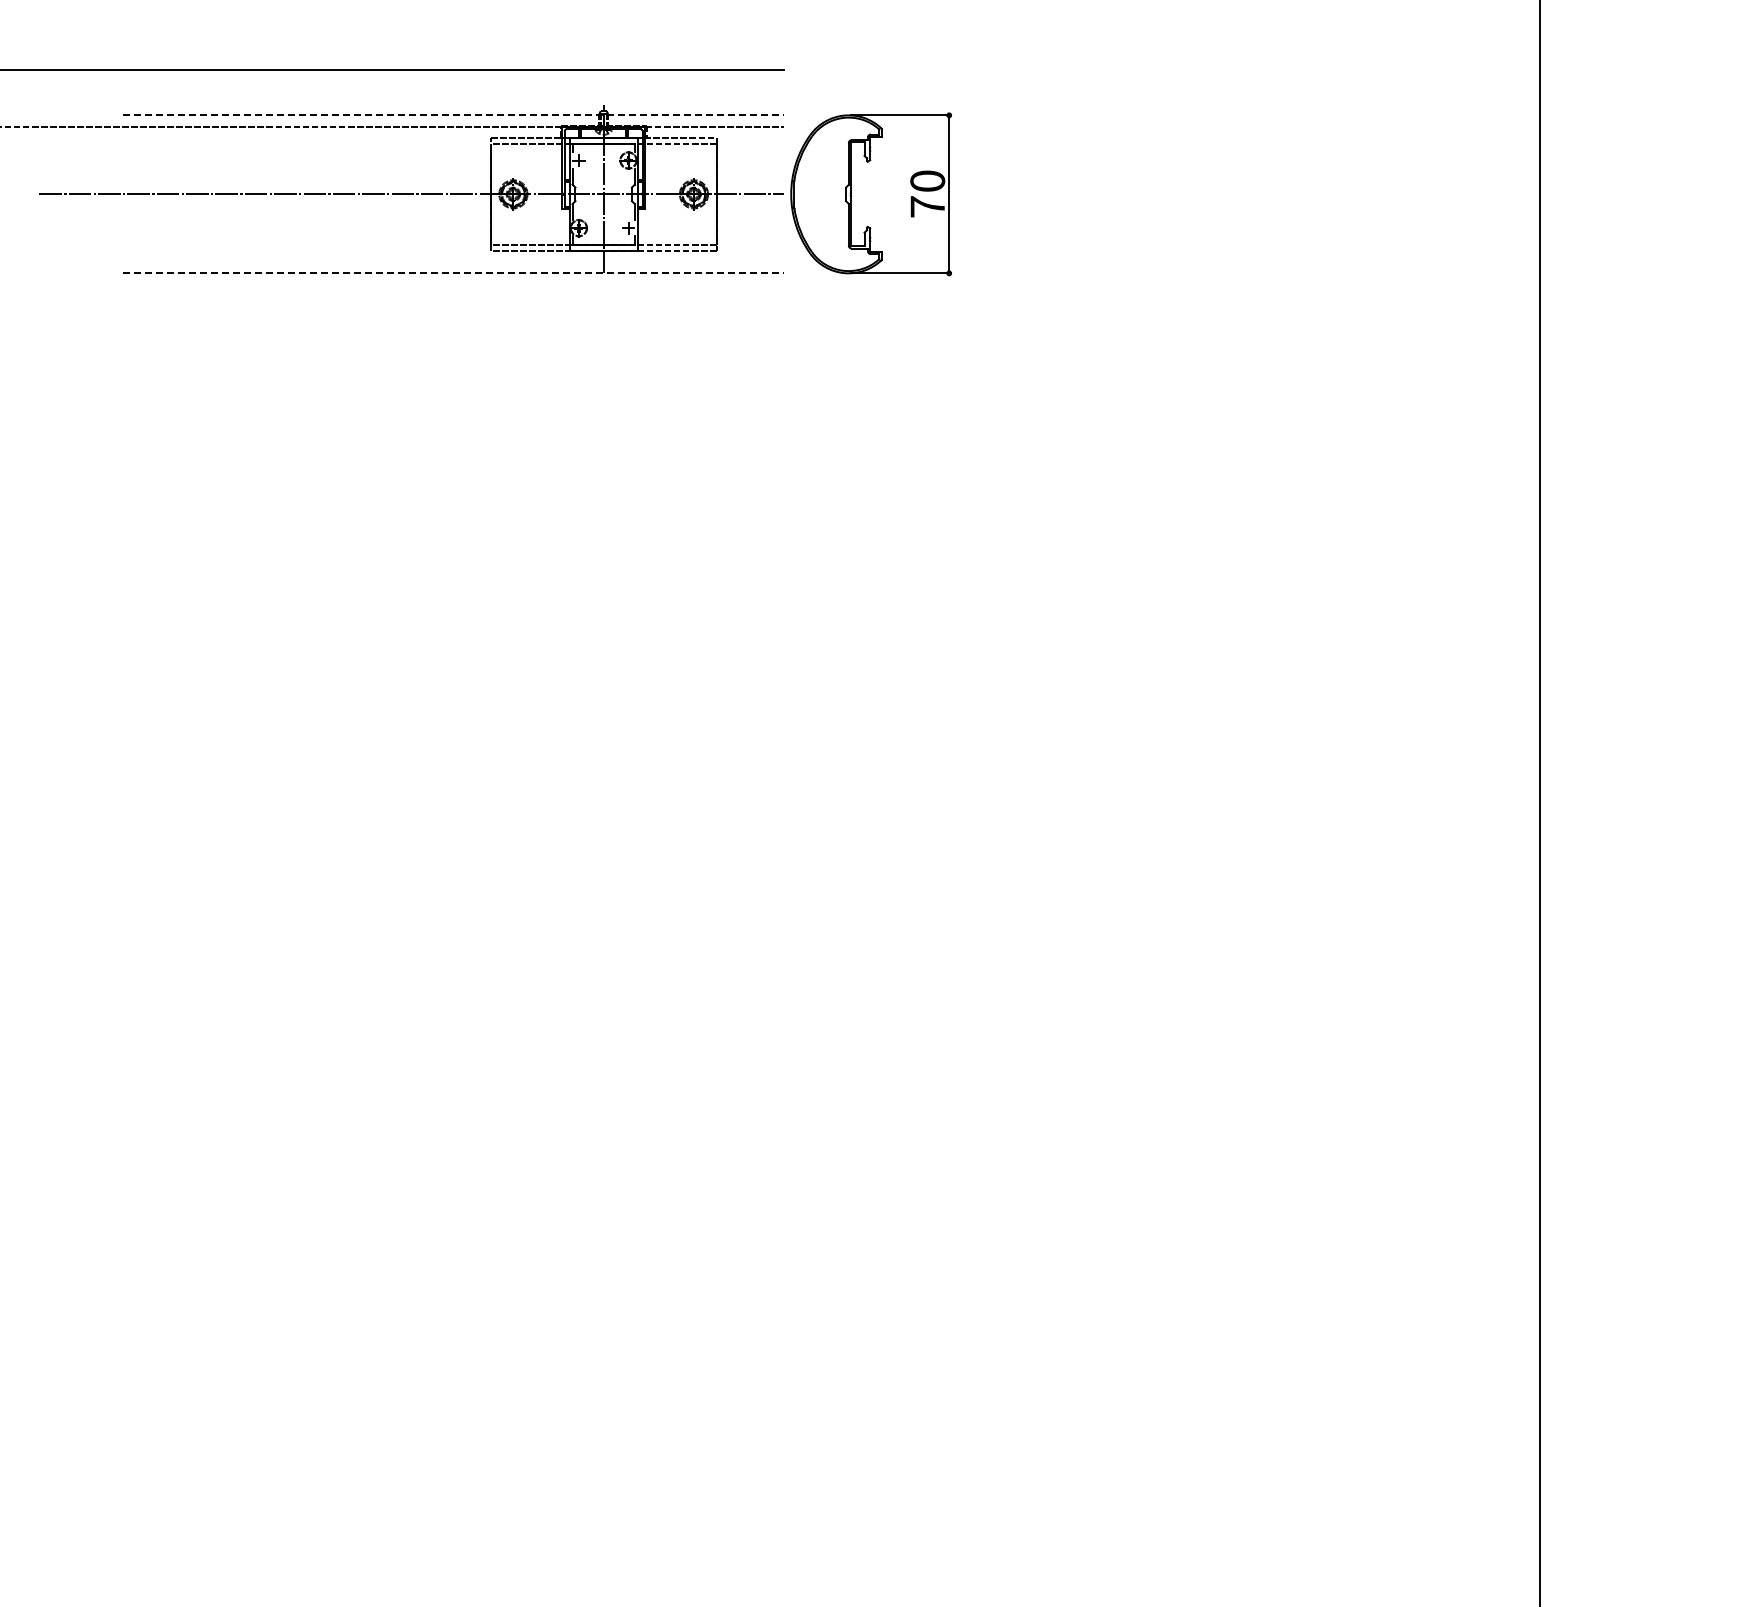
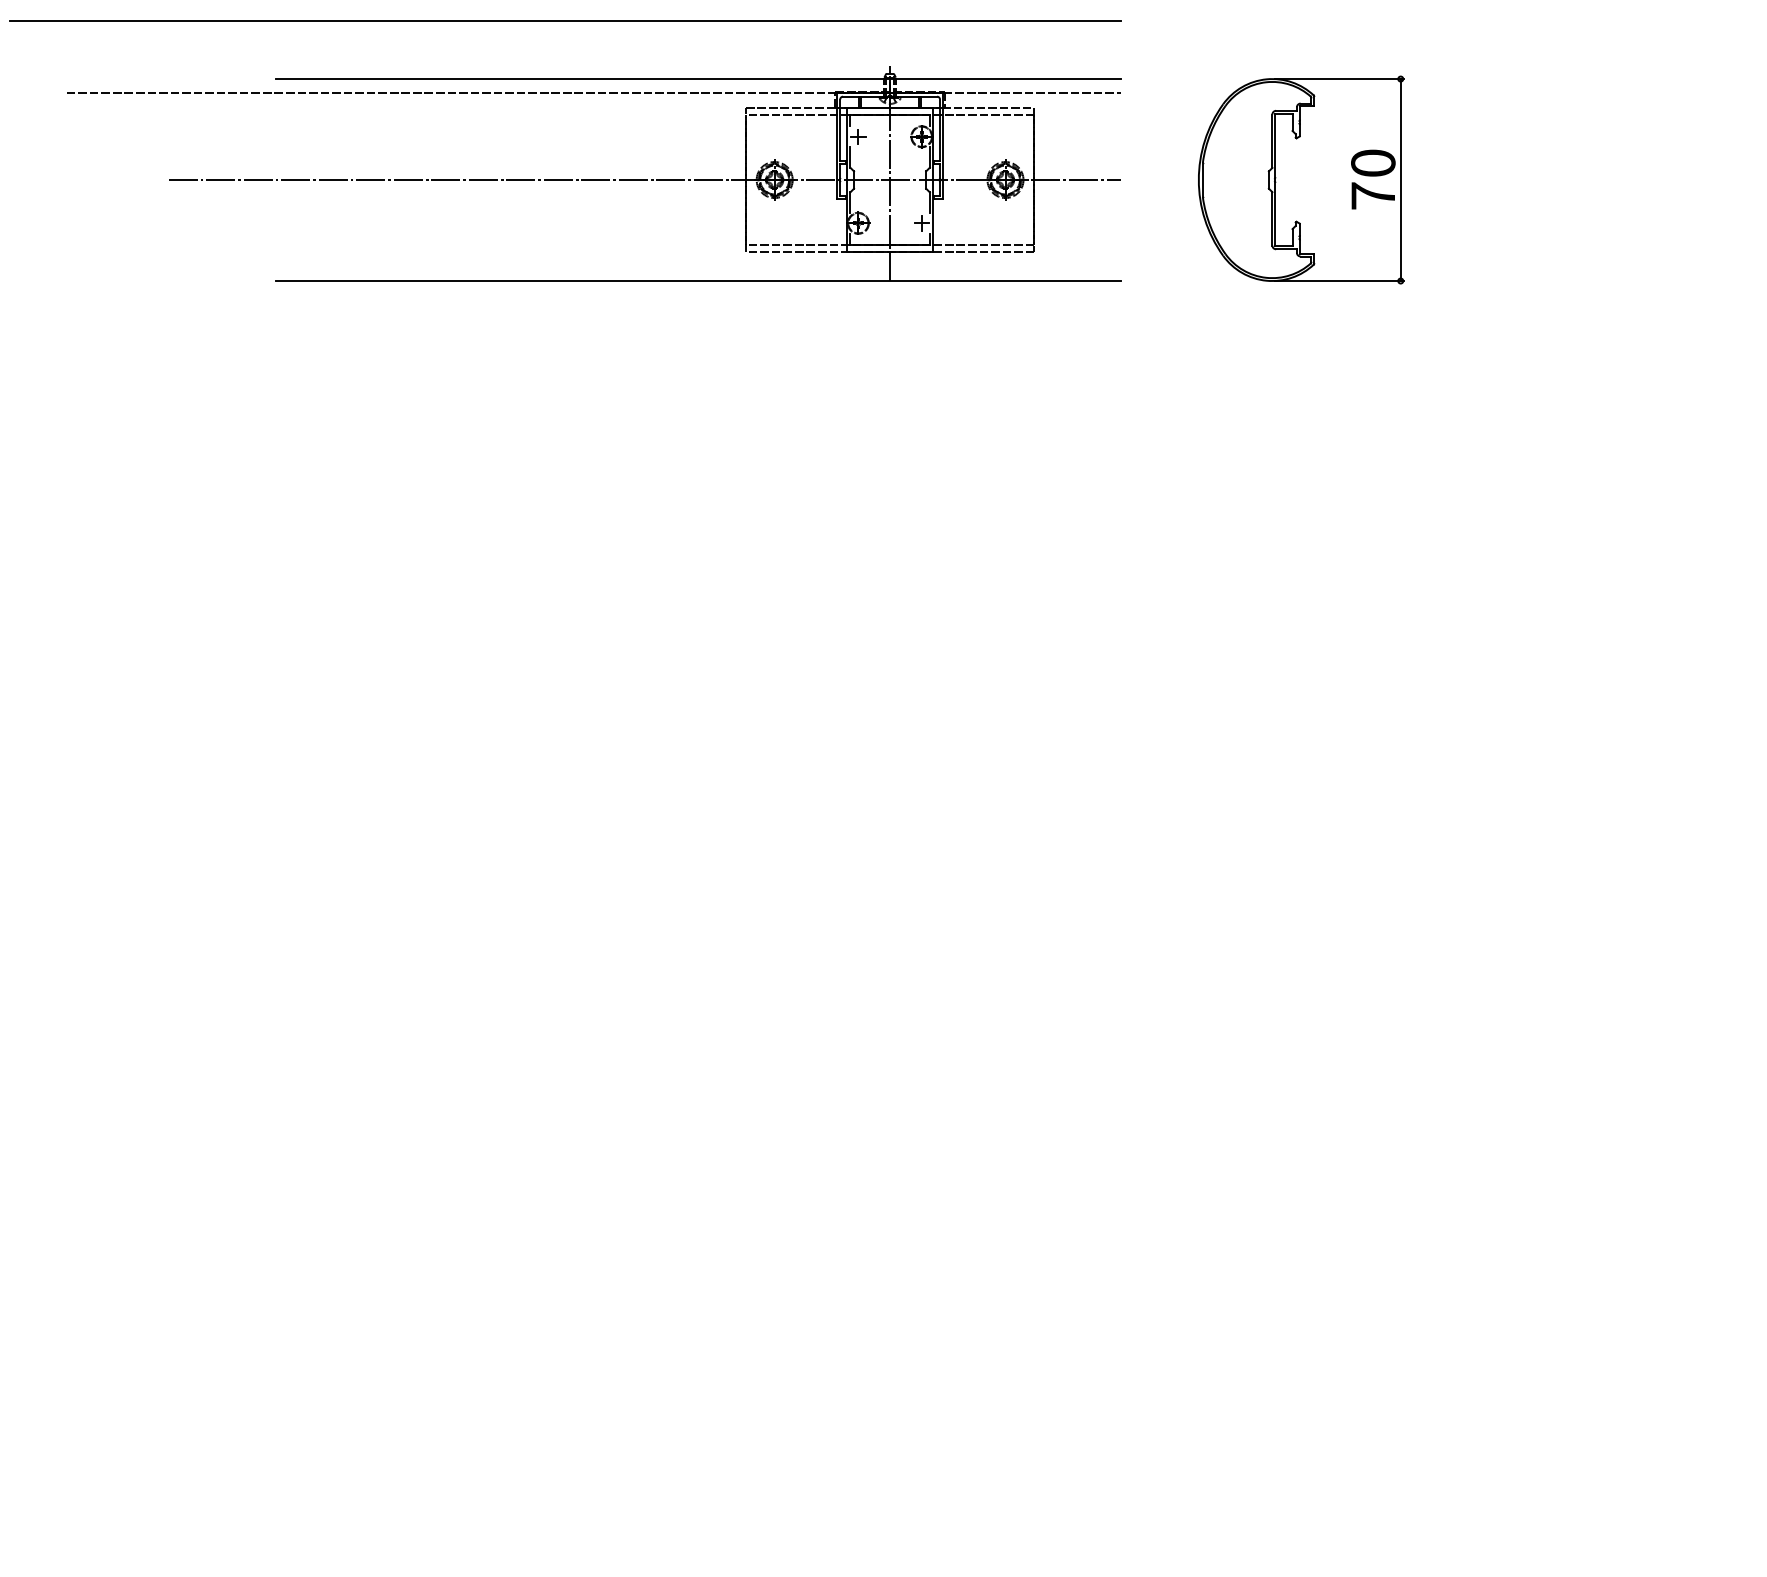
line: (453, 115) -> (698, 79), dashed -> solid
part: (870, 194) -> (1300, 180), moved
line: (453, 273) -> (698, 281), dashed -> solid

